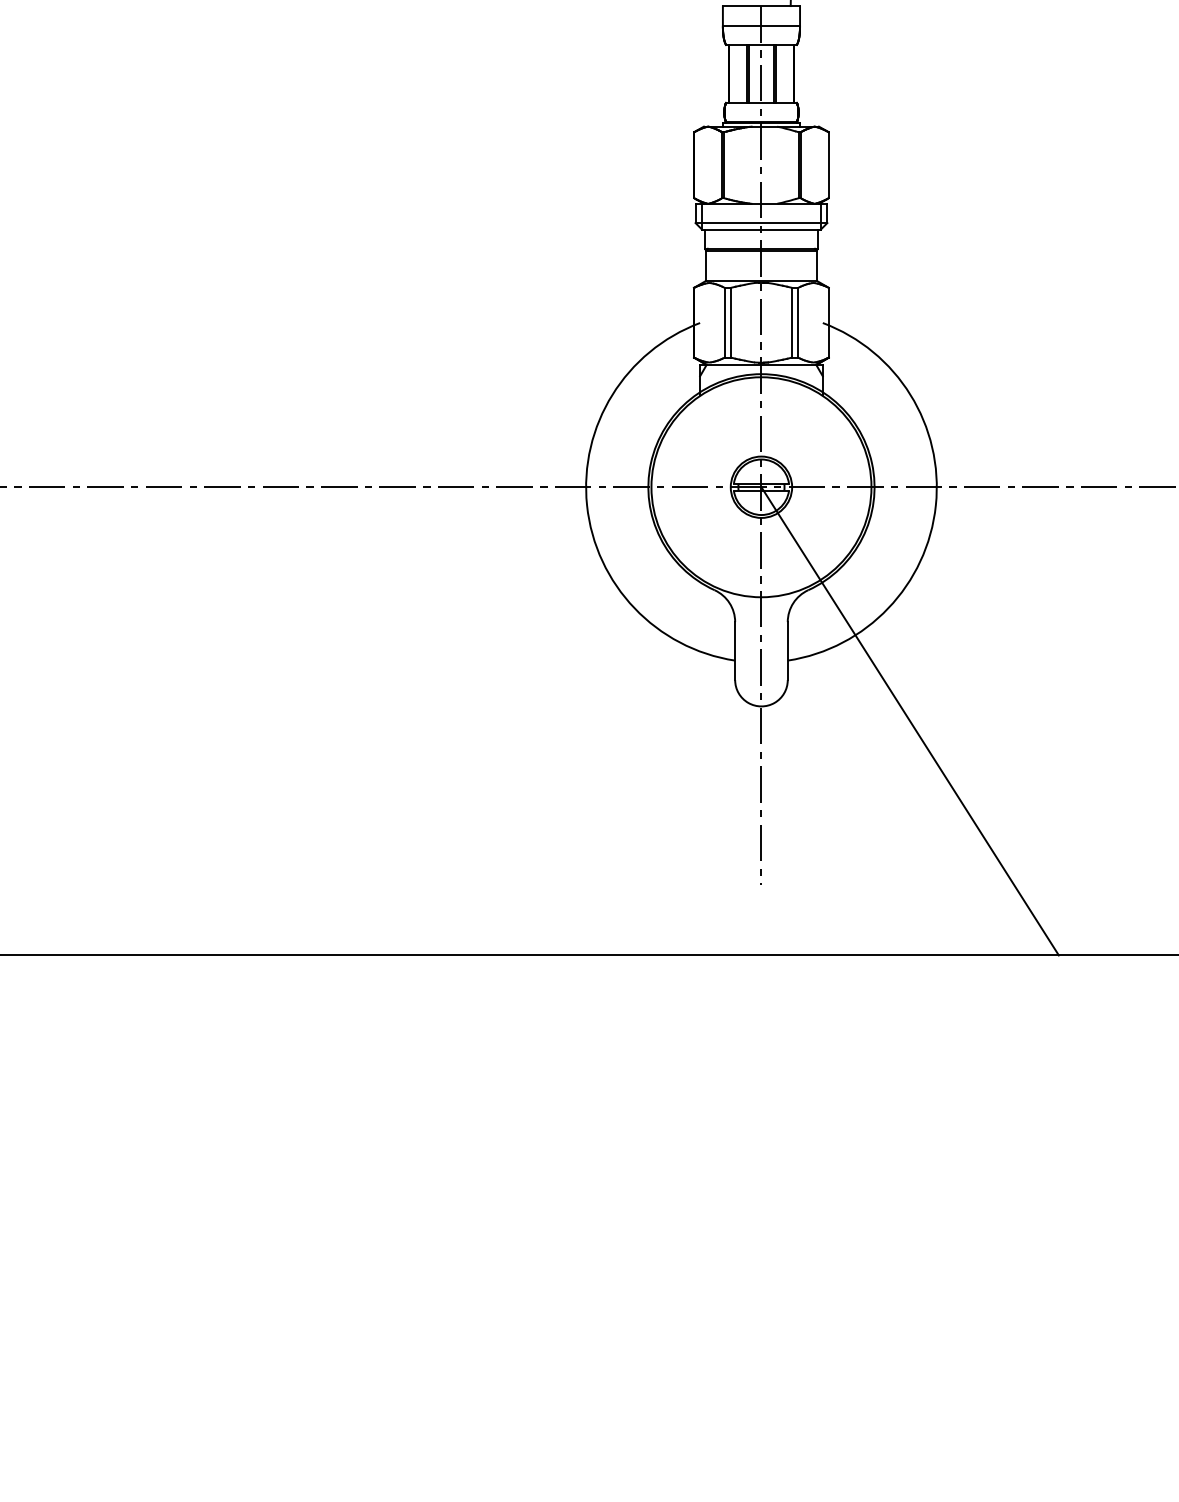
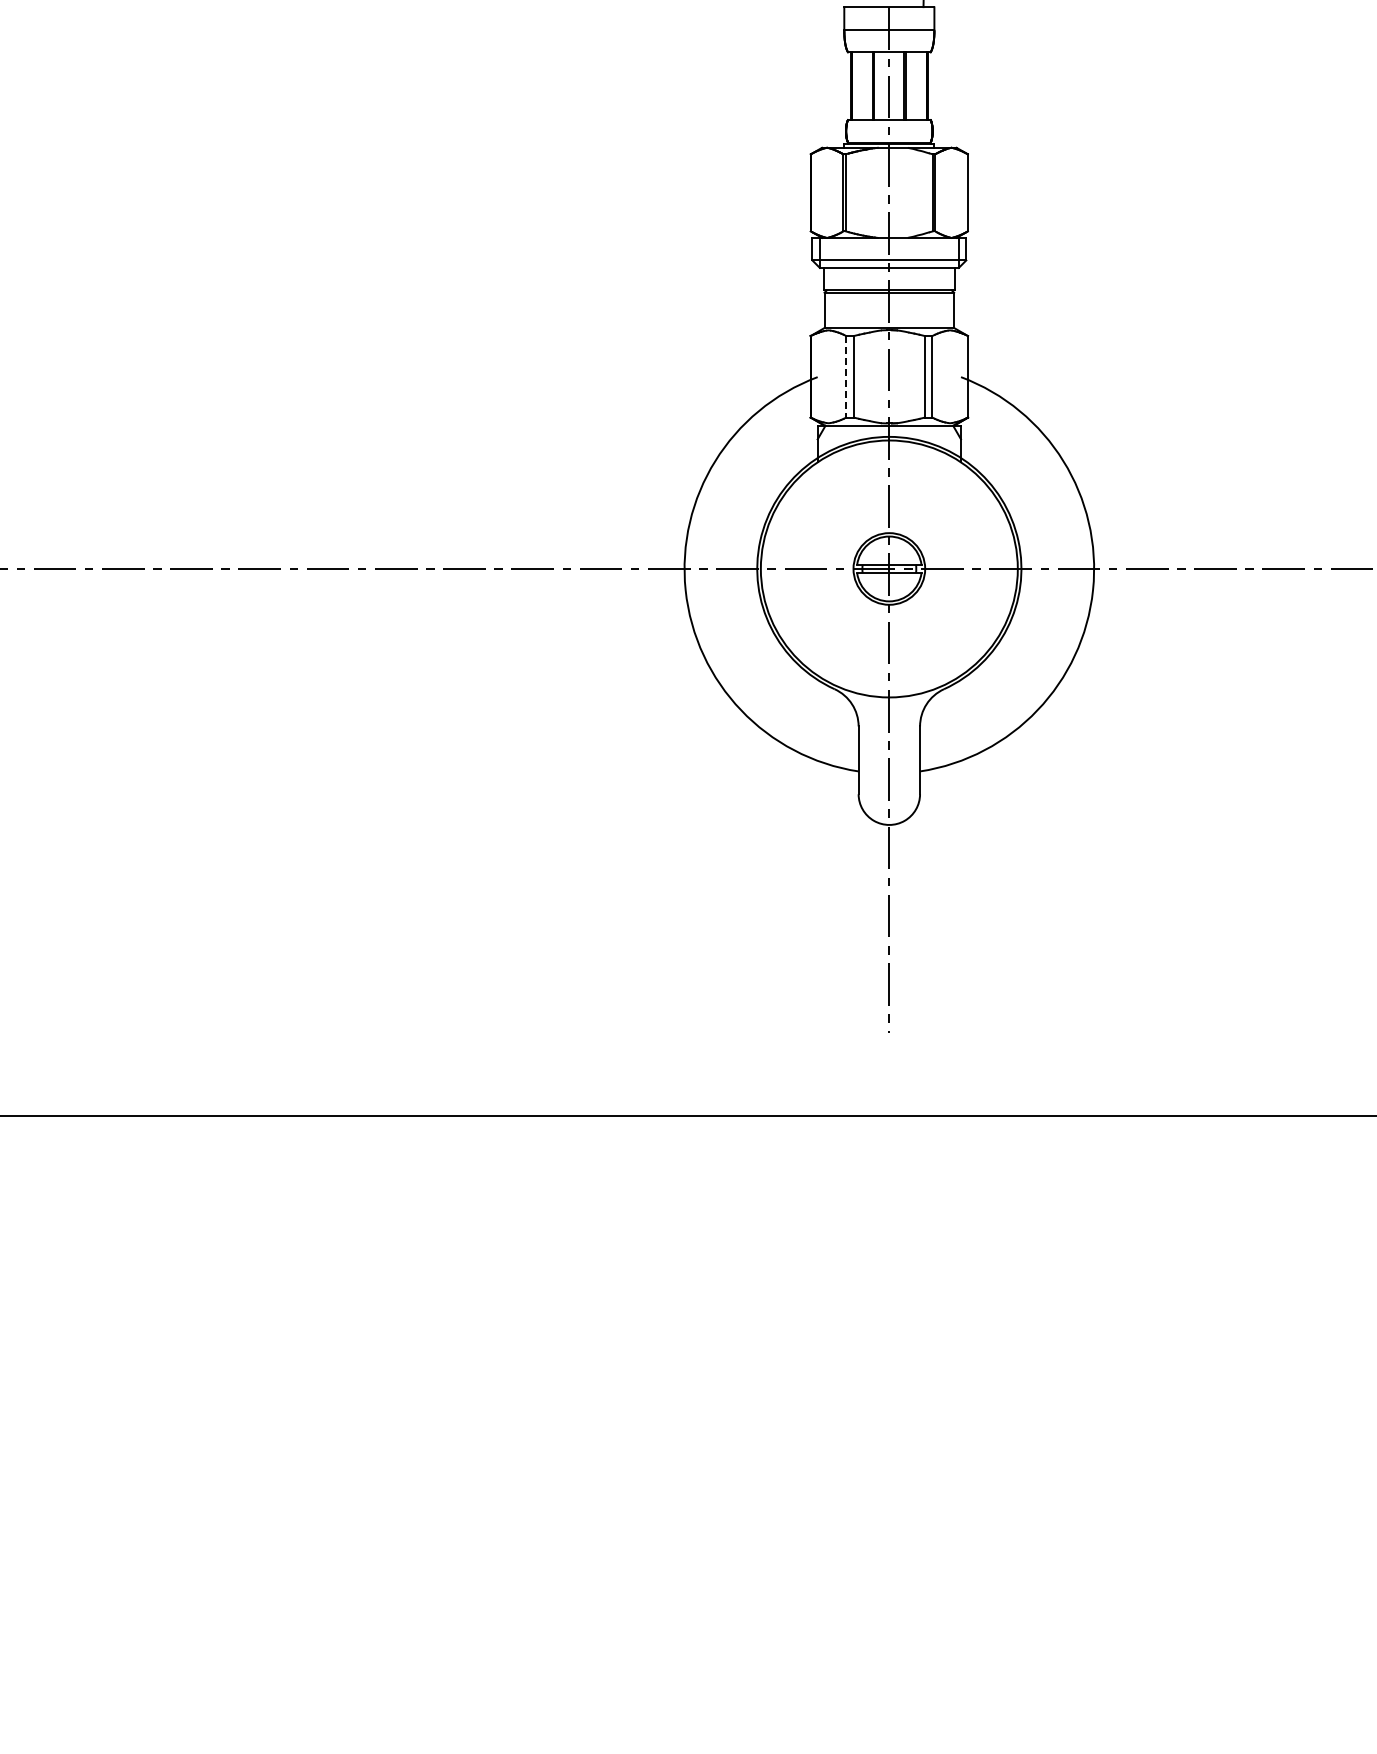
line: (724, 322) -> (846, 376), solid -> dashed
line: (909, 720) -> (1062, 841), removed

